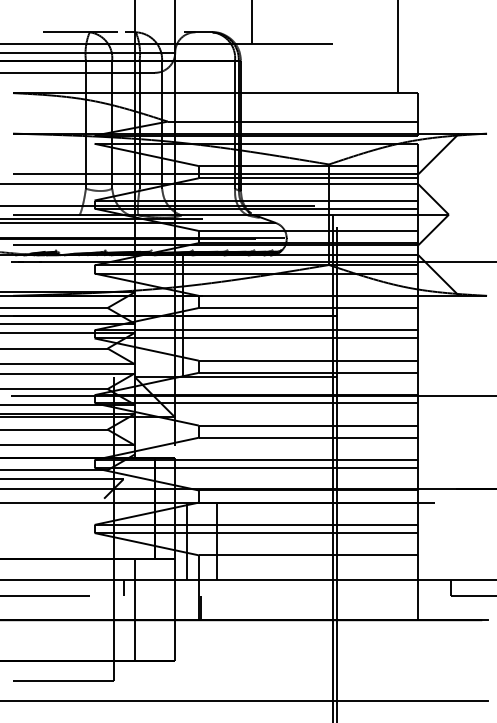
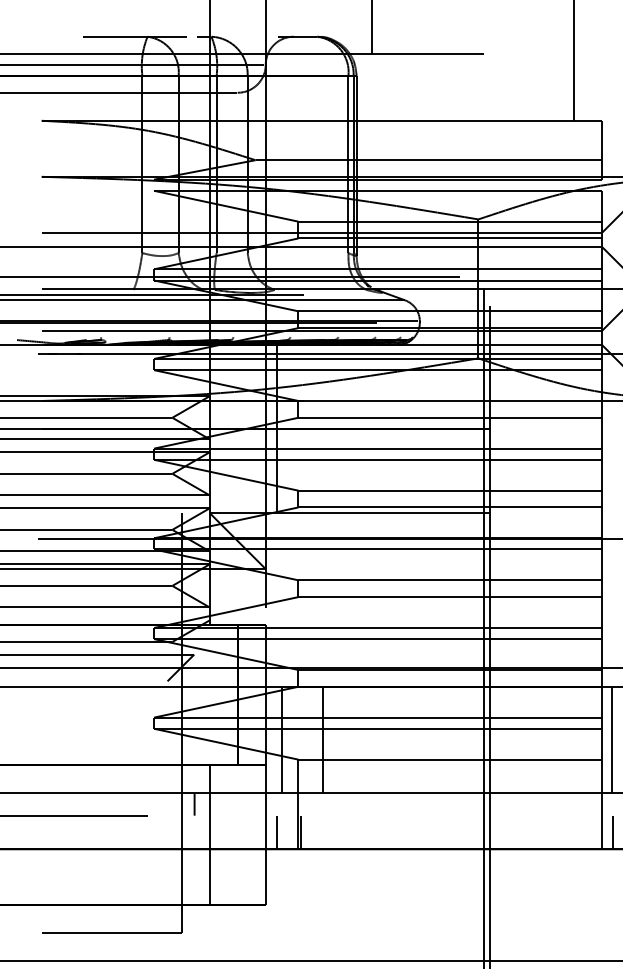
line: (425, 540) -> (611, 739), added
line: (183, 607) -> (277, 831), added
line: (426, 607) -> (613, 831), added

